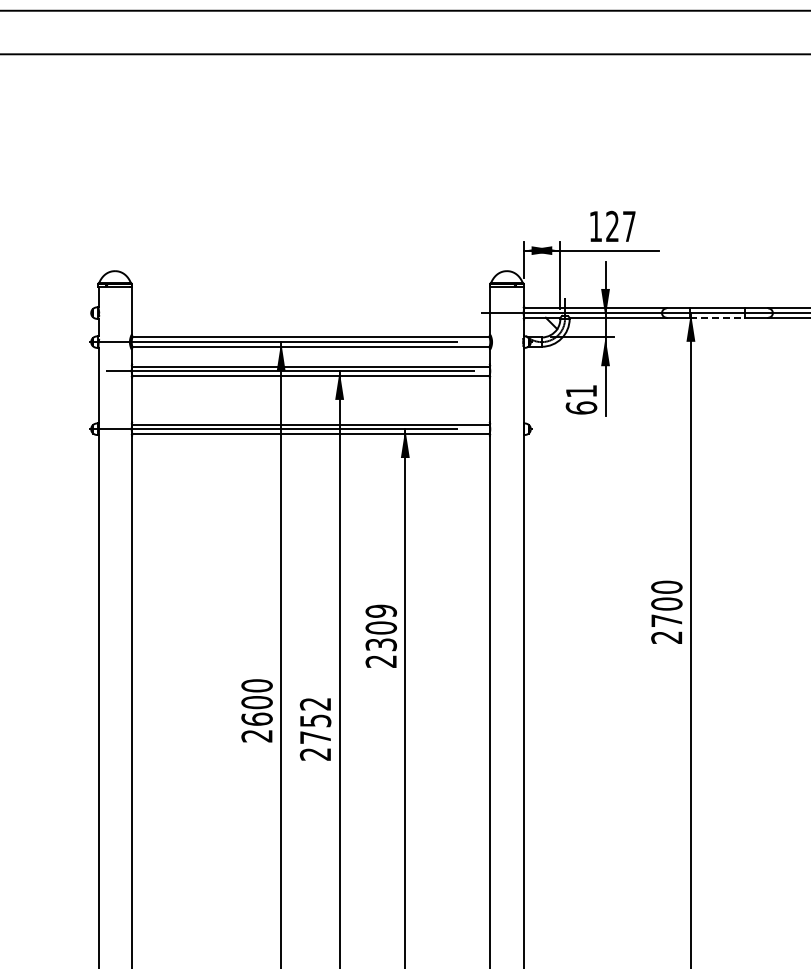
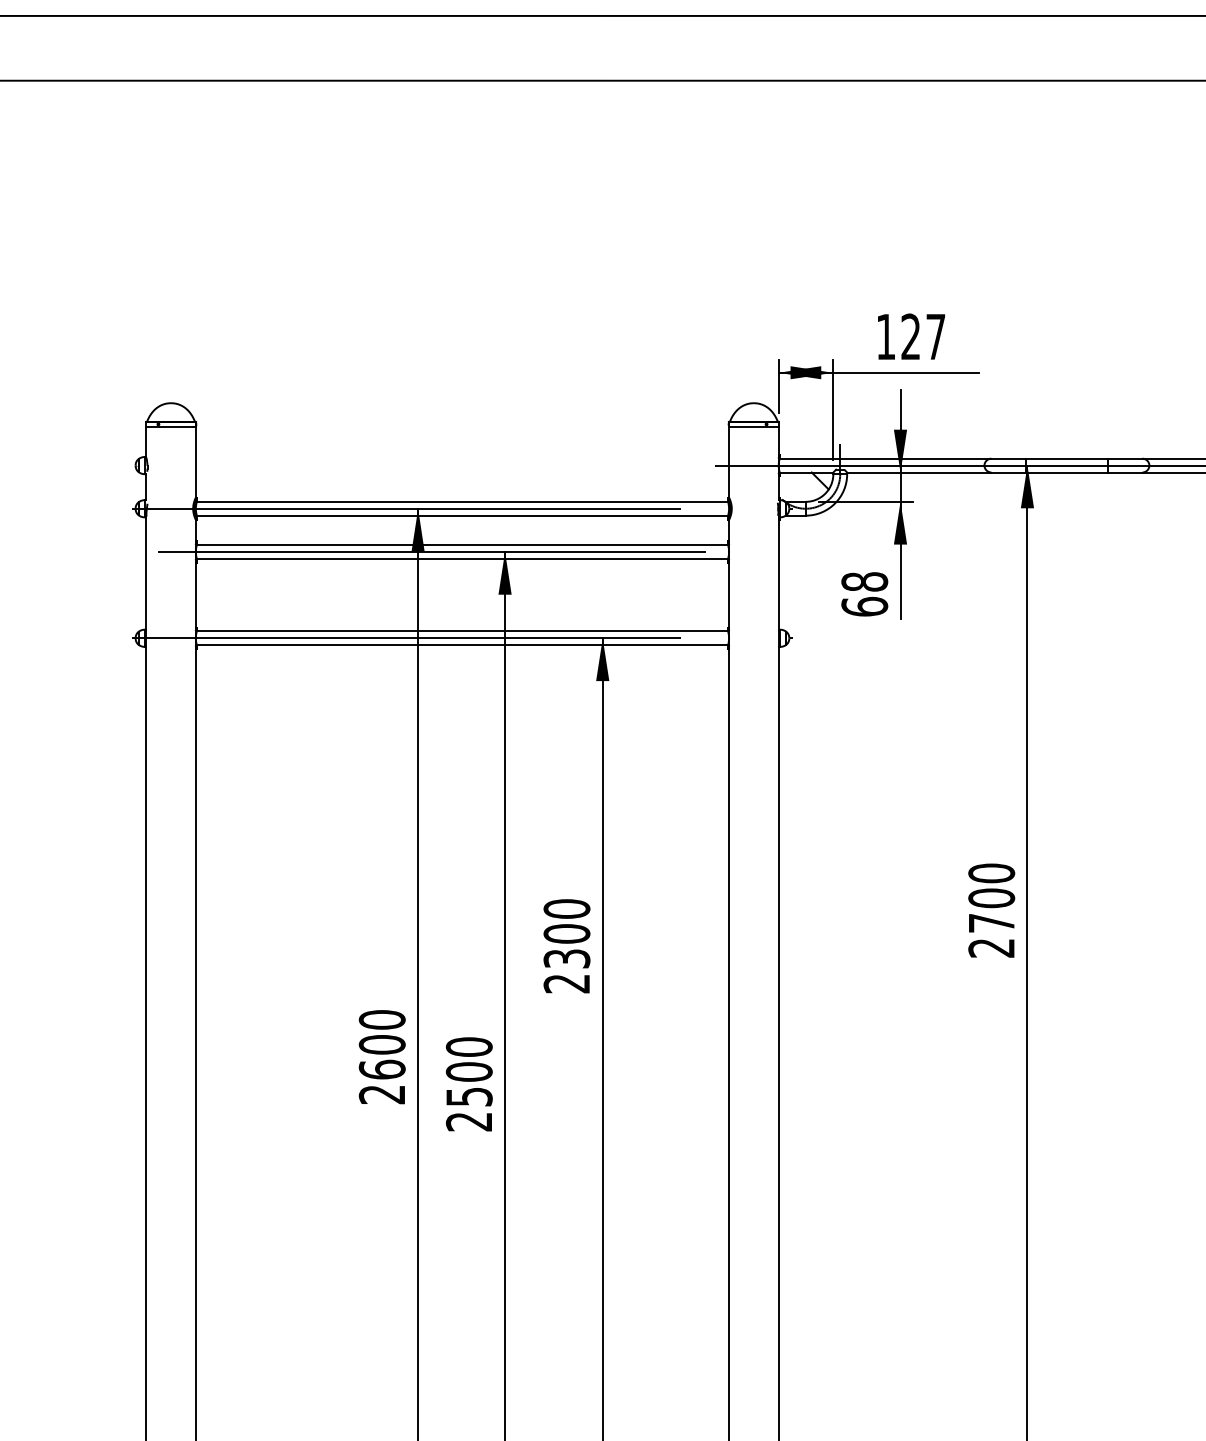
line: (717, 317) -> (1067, 472), dashed -> solid
text: (581, 390) -> (864, 580), 61 -> 68
text: (380, 610) -> (565, 907), 2309 -> 2300
text: (315, 720) -> (469, 1071), 2752 -> 2500

